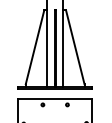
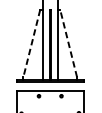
line: (35, 47) -> (32, 43), solid -> dashed
line: (75, 47) -> (68, 43), solid -> dashed

